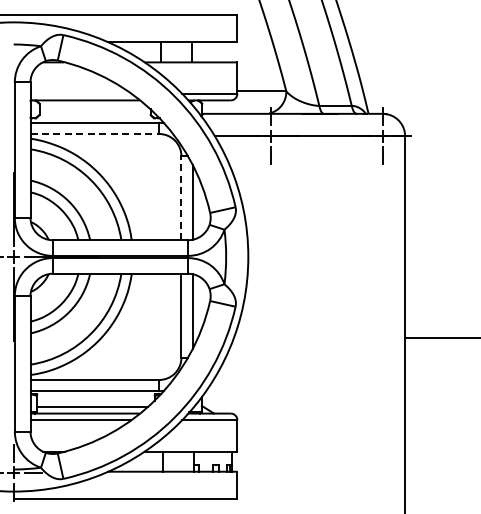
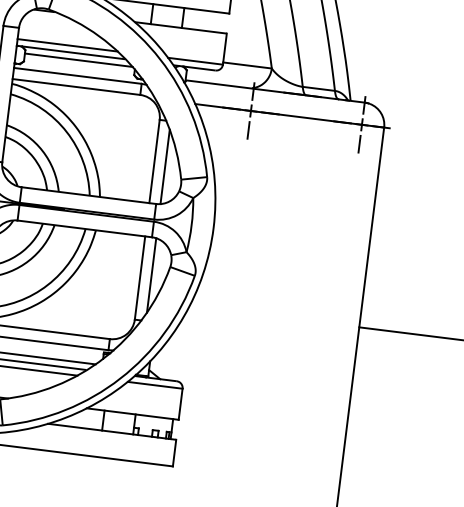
line: (80, 93) -> (67, 45), added
line: (93, 107) -> (78, 60), added
line: (95, 133) -> (77, 86), dashed -> solid
line: (181, 198) -> (154, 161), dashed -> solid

